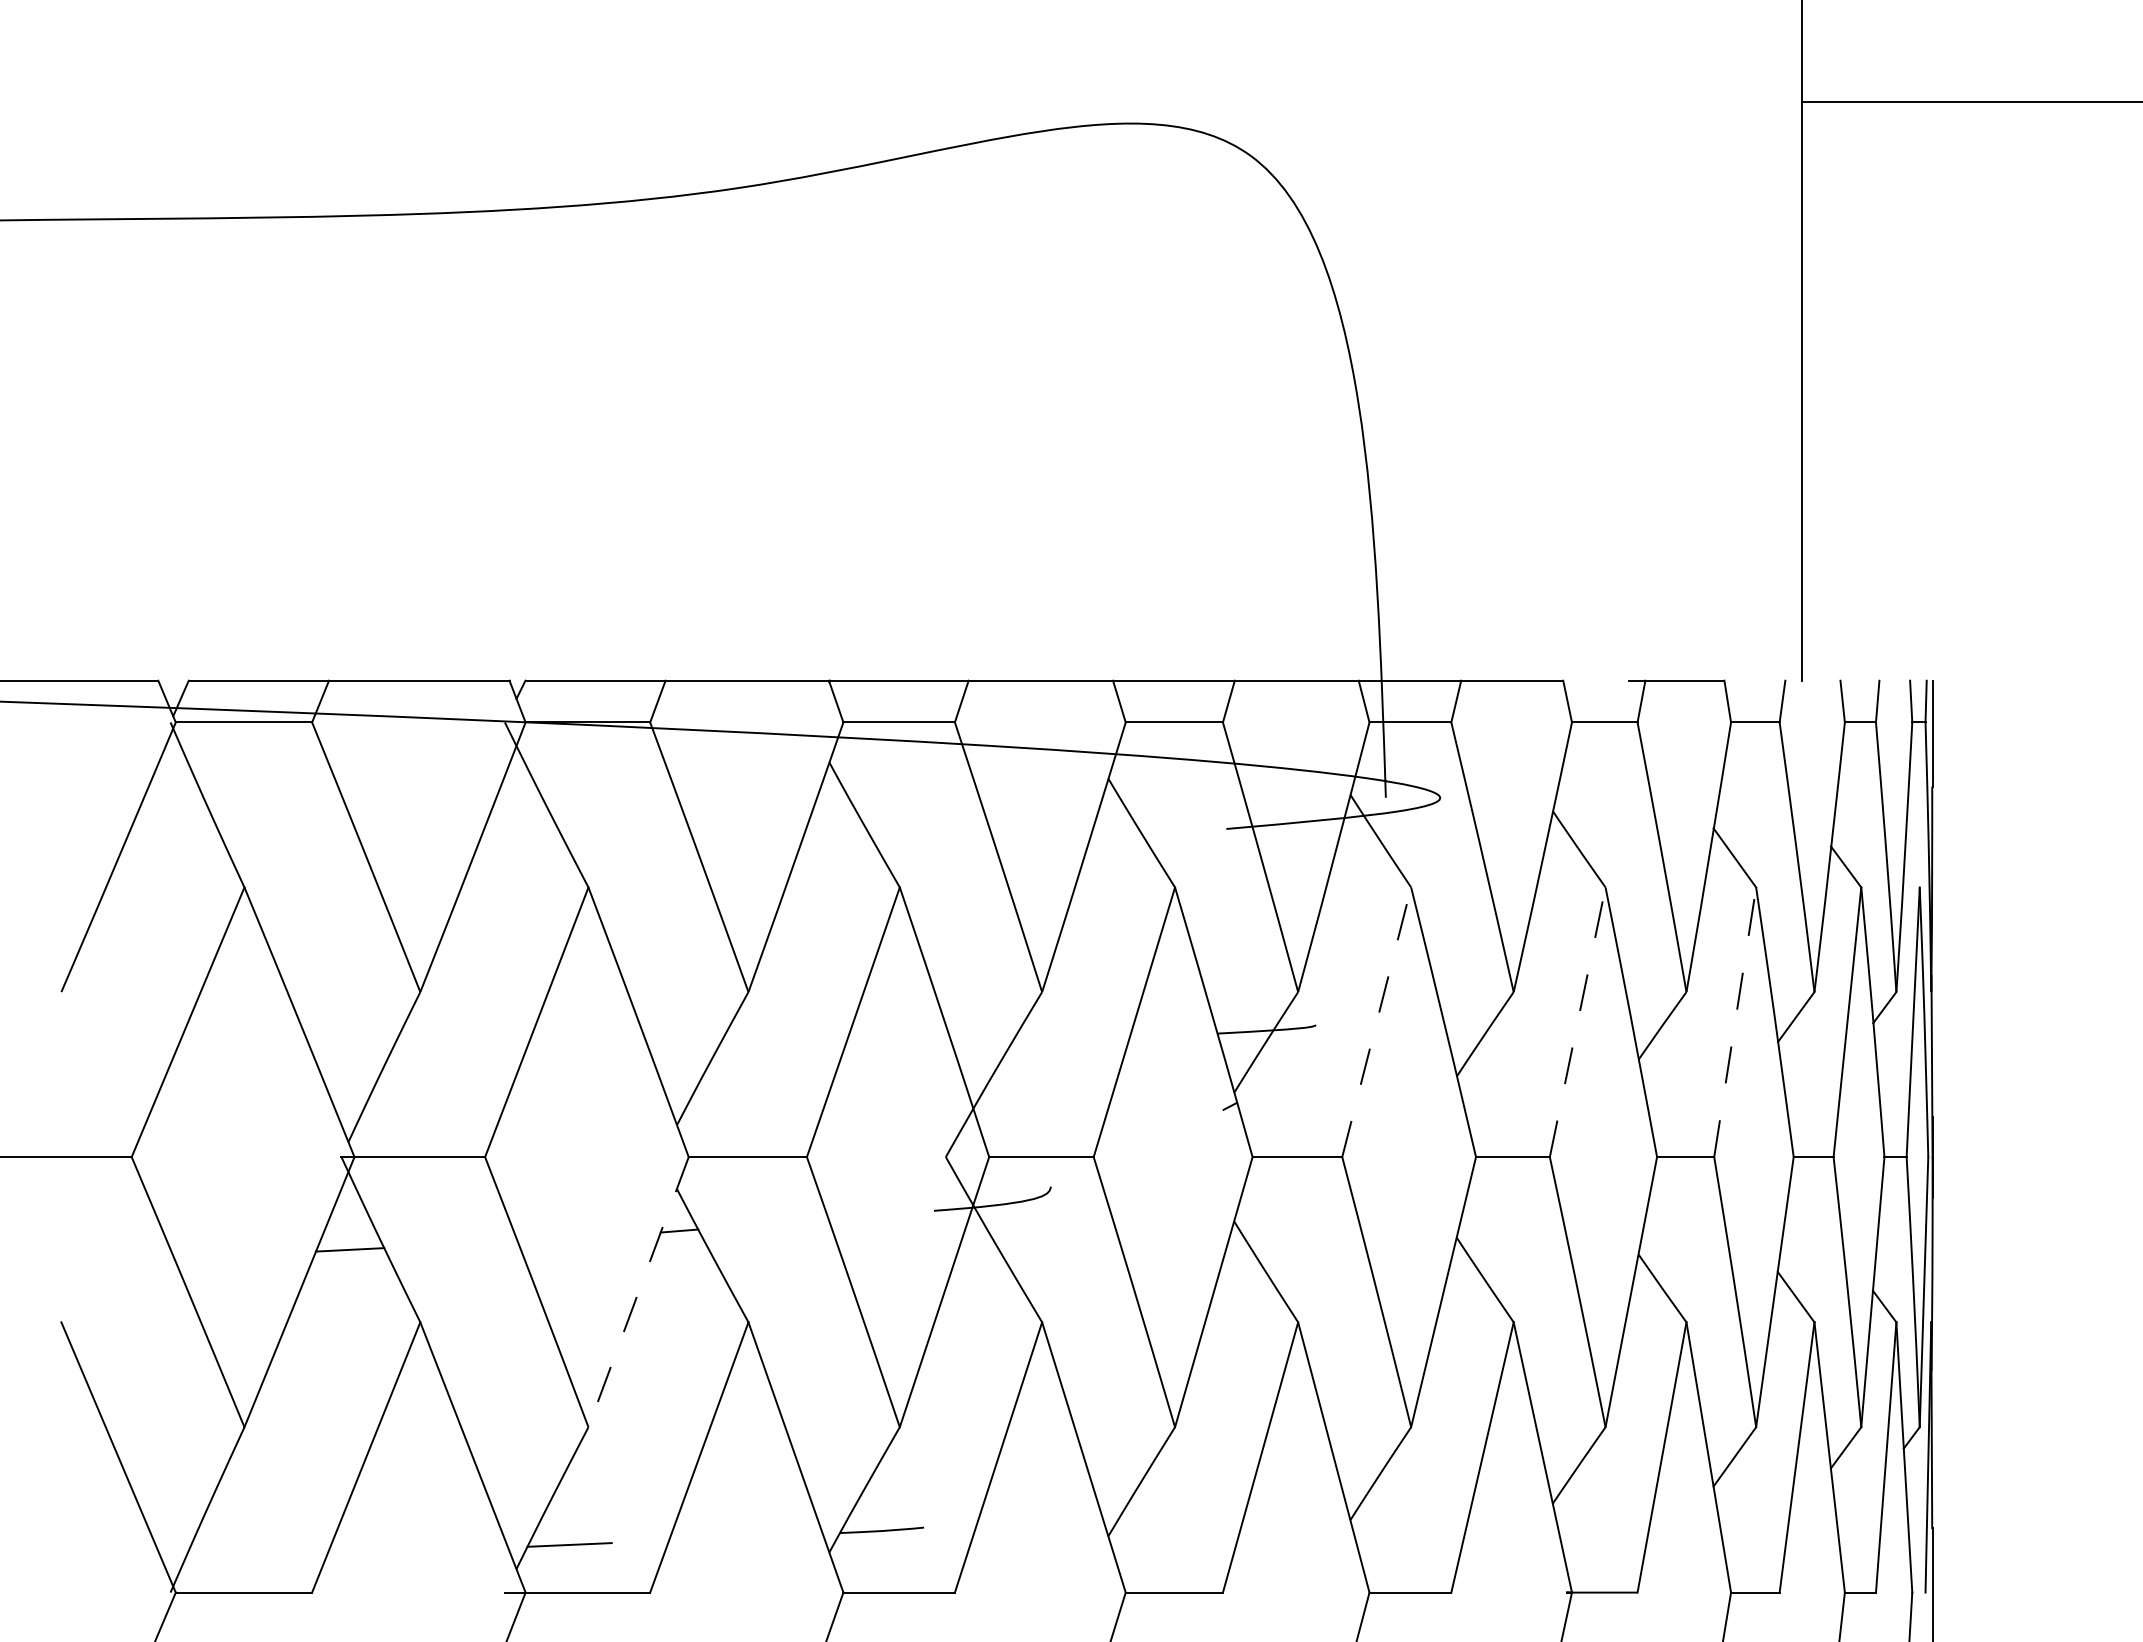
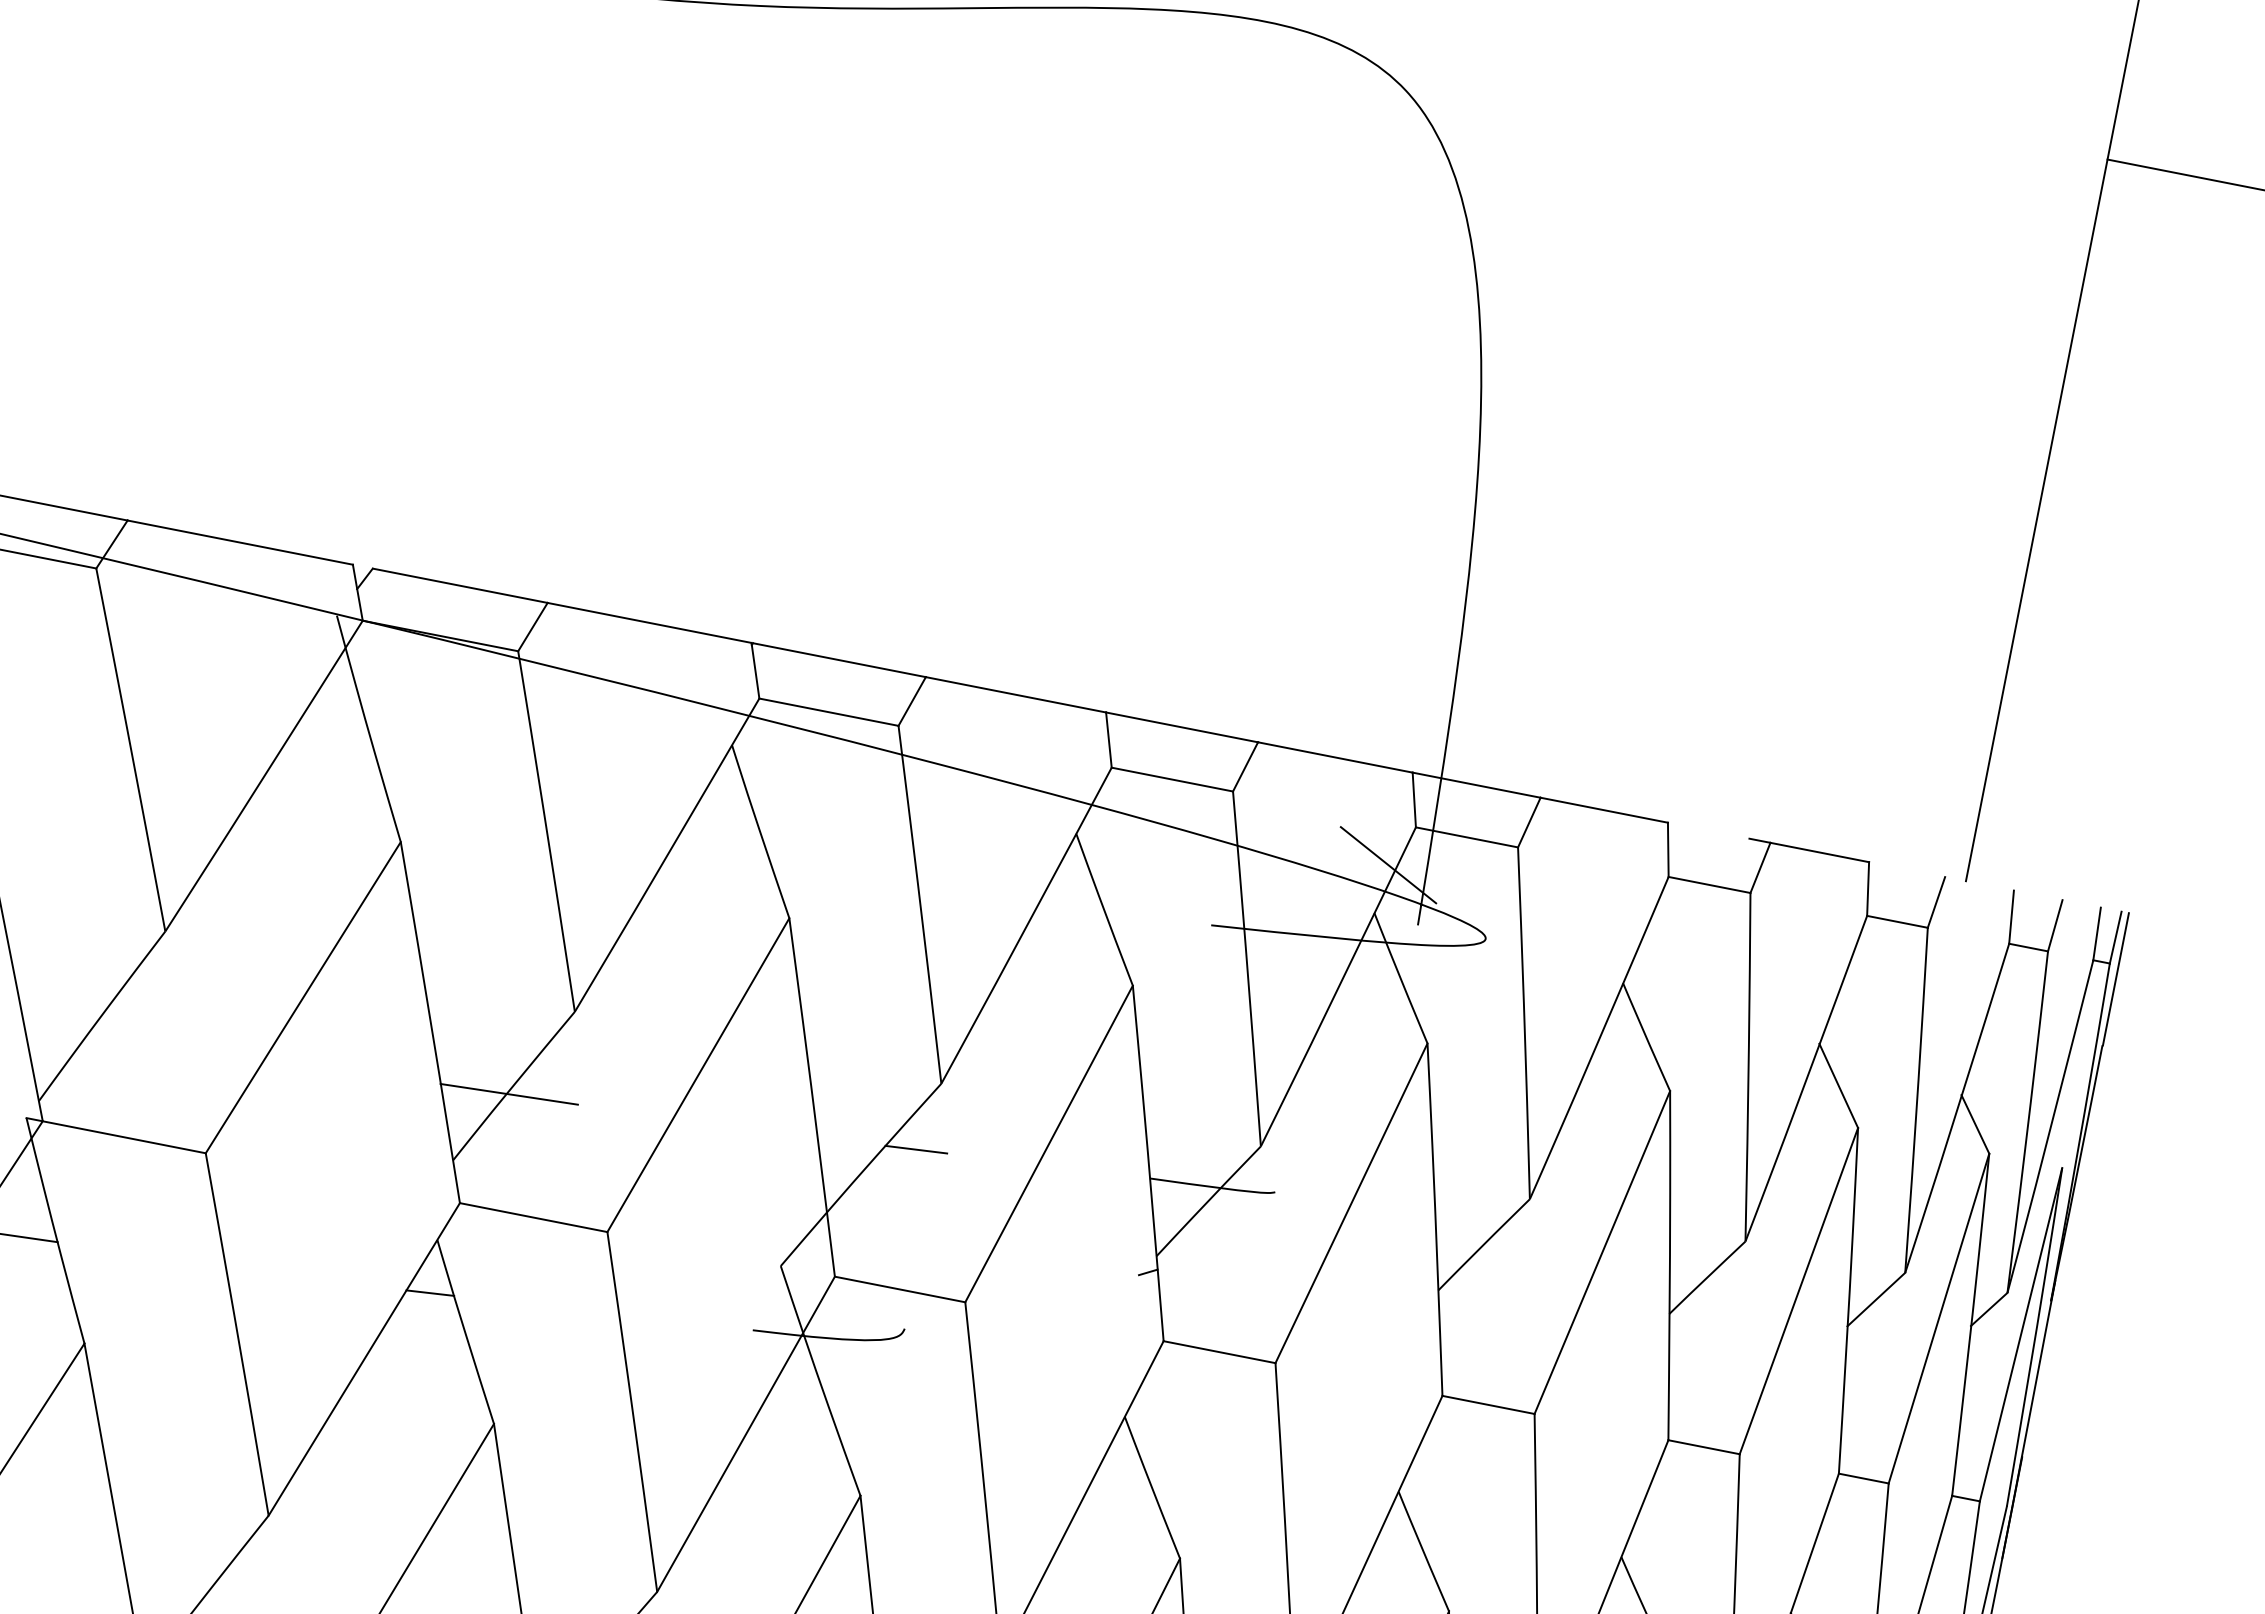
line: (1353, 755) -> (1387, 864), added
line: (1376, 1021) -> (1351, 1202), dashed -> solid
line: (1735, 1021) -> (1799, 1290), dashed -> solid
line: (1577, 1022) -> (1602, 1252), dashed -> solid
line: (1032, 1046) -> (916, 1149), added
line: (709, 1065) -> (508, 1093), added
line: (638, 1292) -> (364, 1359), dashed -> solid

